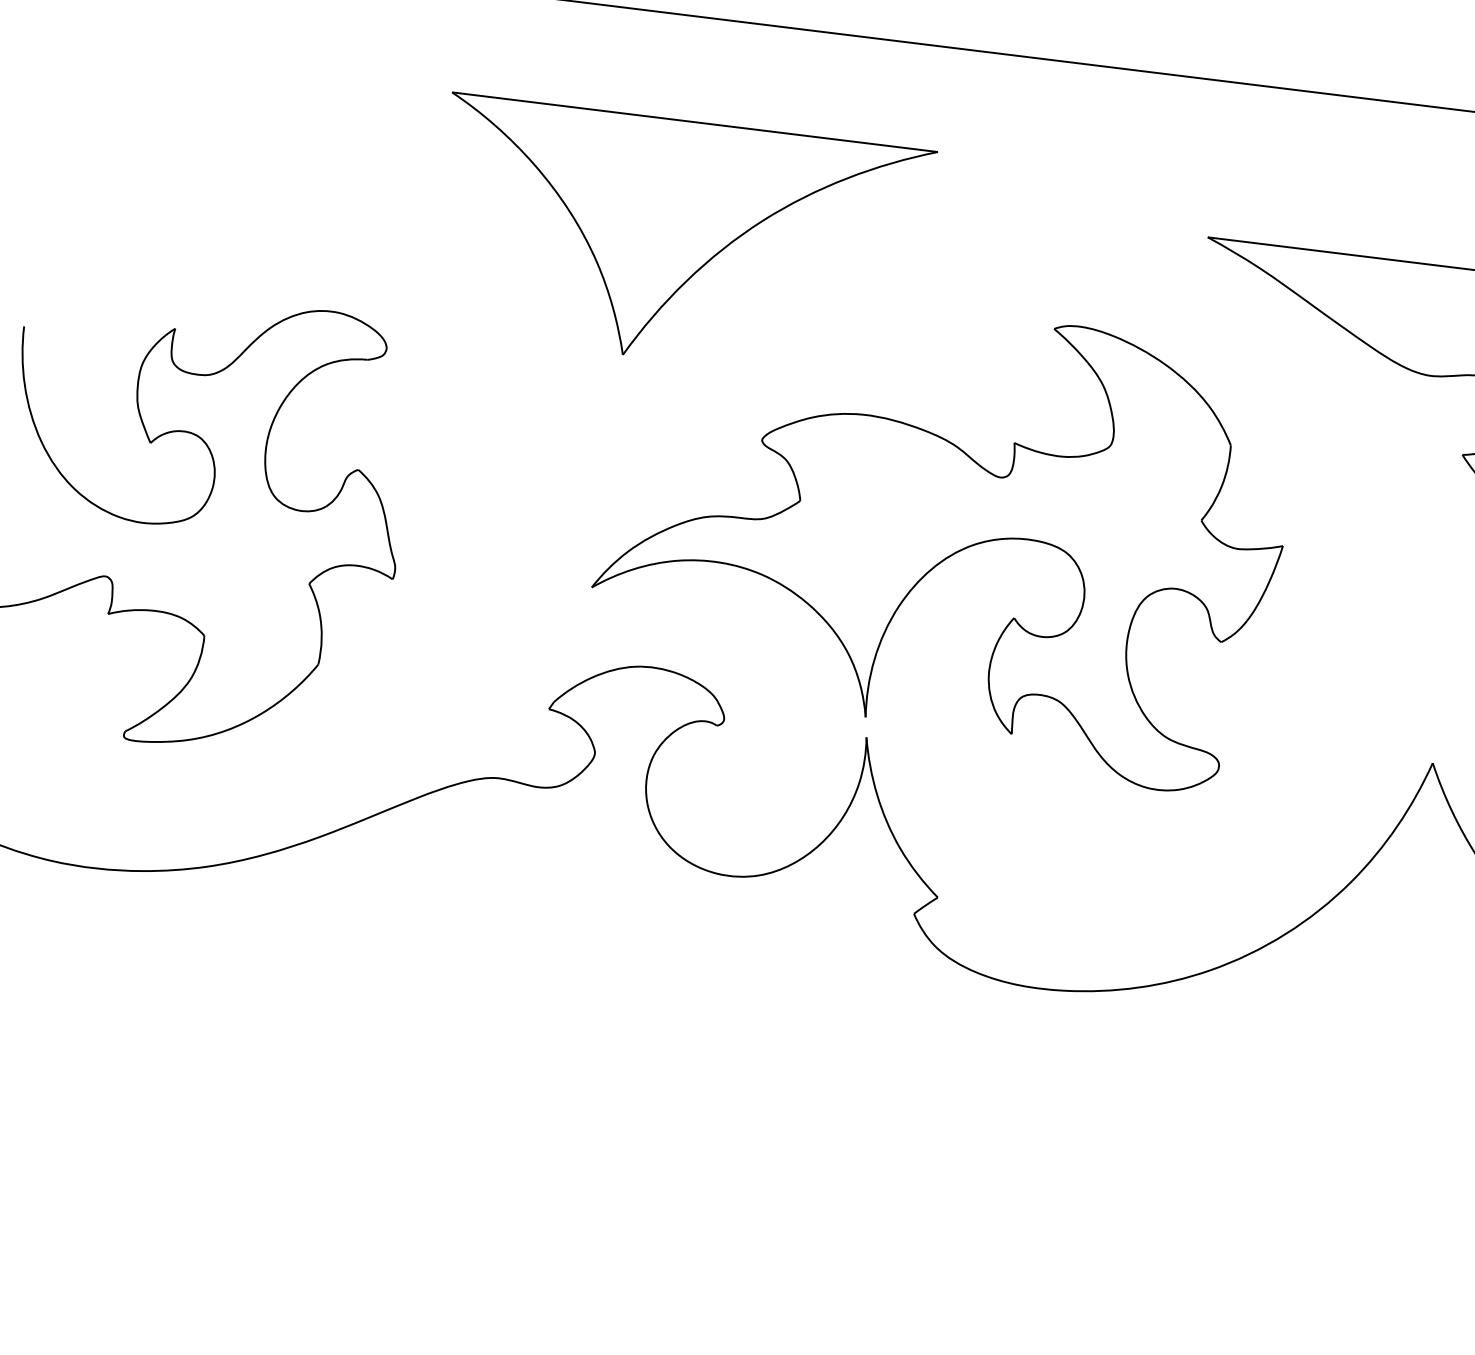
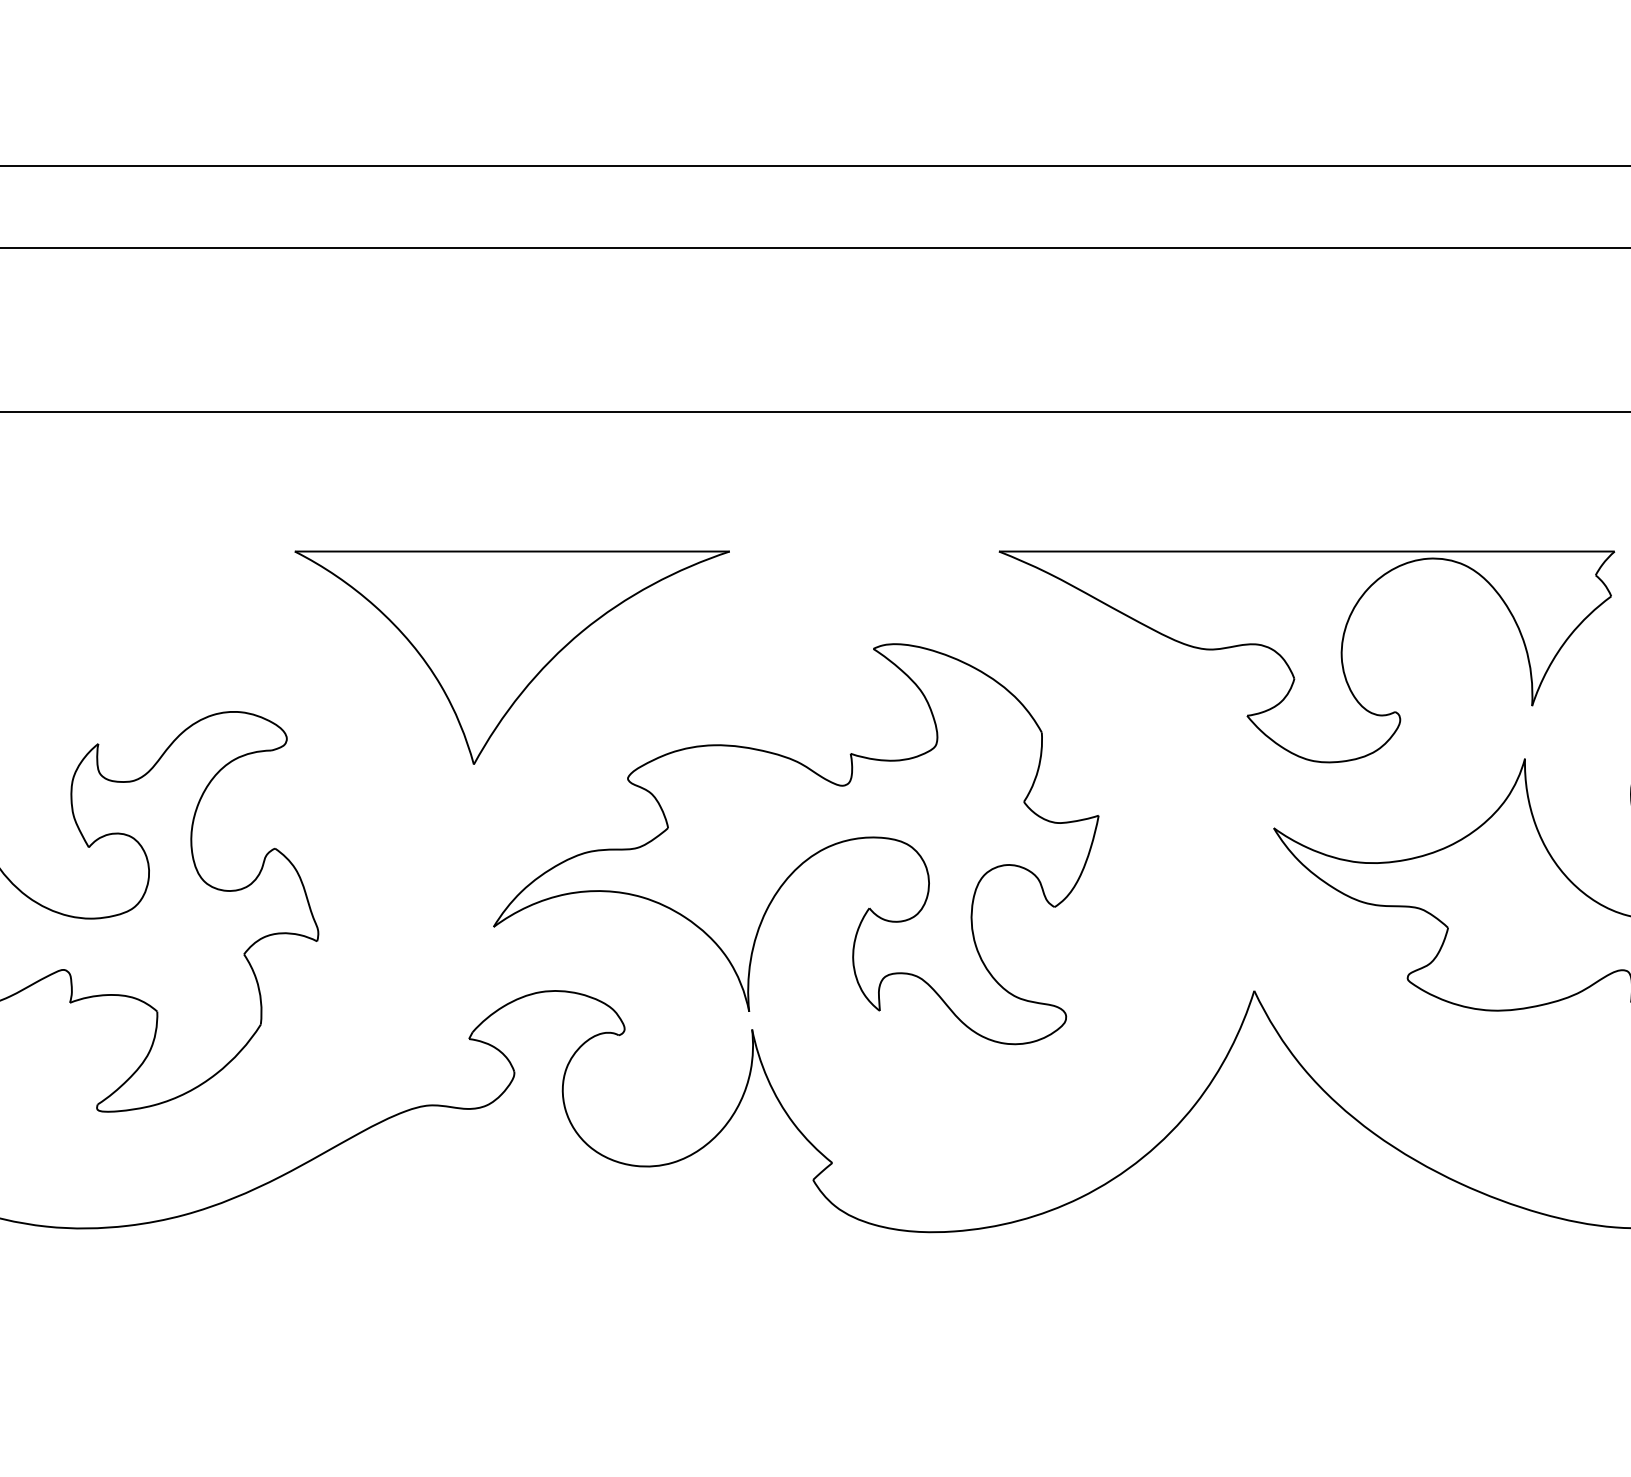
part: (679, 240) -> (511, 657), moved

